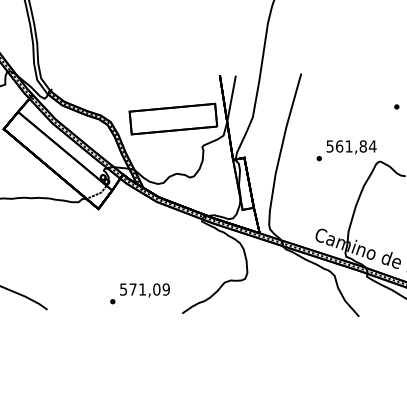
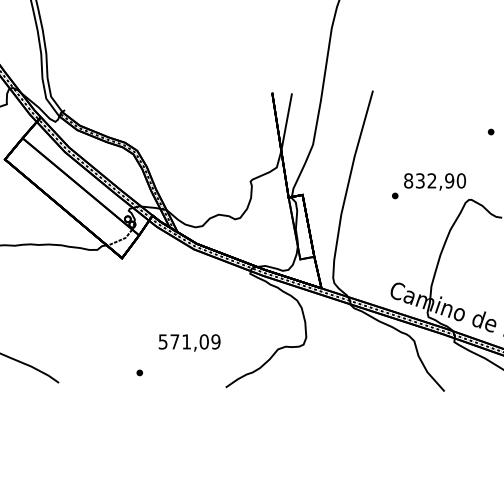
part: (173, 118) -> (214, 146), removed
text: (351, 146) -> (435, 180), 561,84 -> 832,90
text: (144, 290) -> (189, 342), moved

